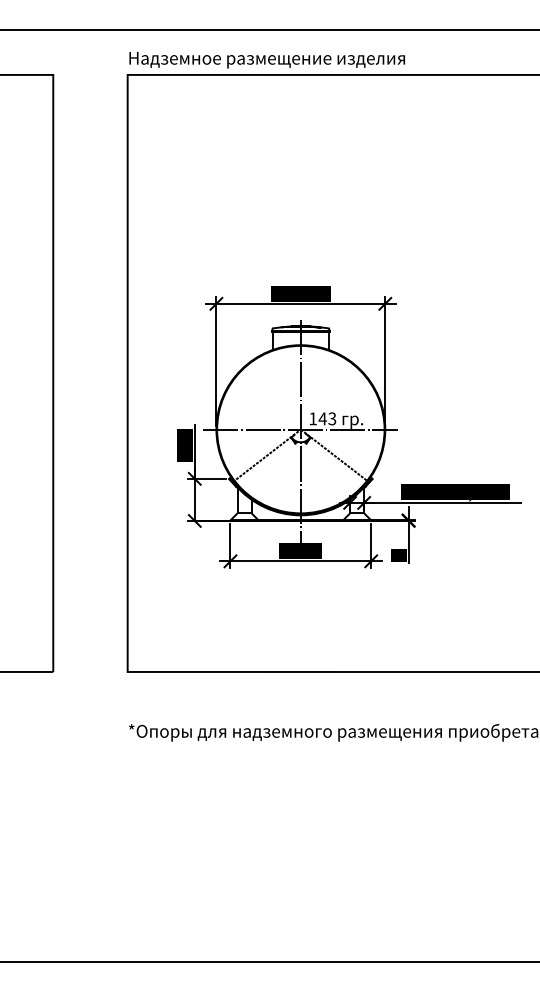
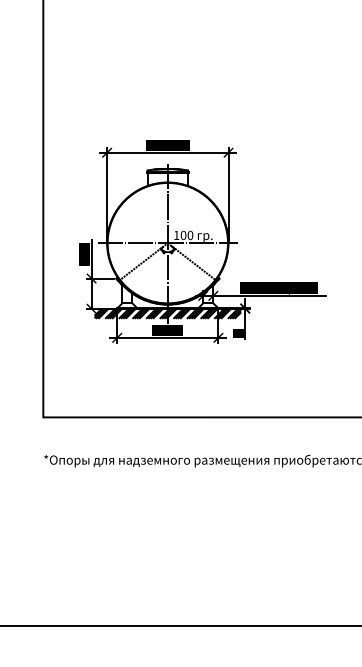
text: (327, 418) -> (186, 235), 143 -> 100
hatch: (300, 527) -> (167, 313), added

